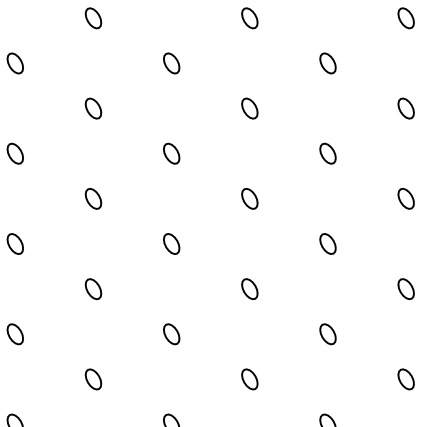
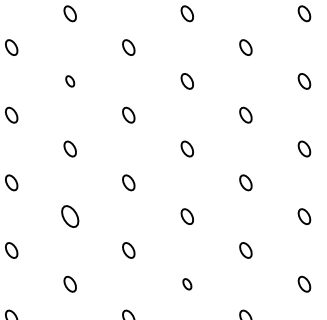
part: (93, 108) -> (70, 81), size x0.7
part: (93, 289) -> (70, 216), size x1.4
part: (249, 379) -> (187, 284), size x0.7

